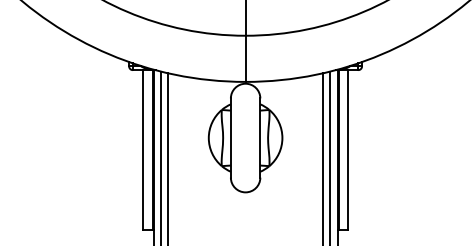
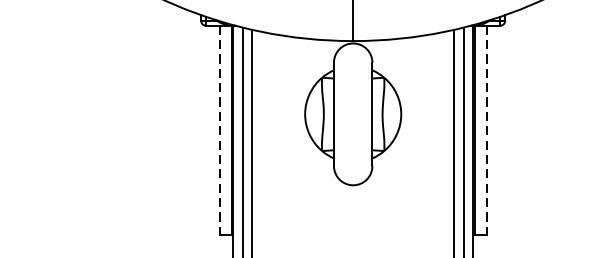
line: (143, 150) -> (219, 130), solid -> dashed
line: (347, 150) -> (486, 130), solid -> dashed

